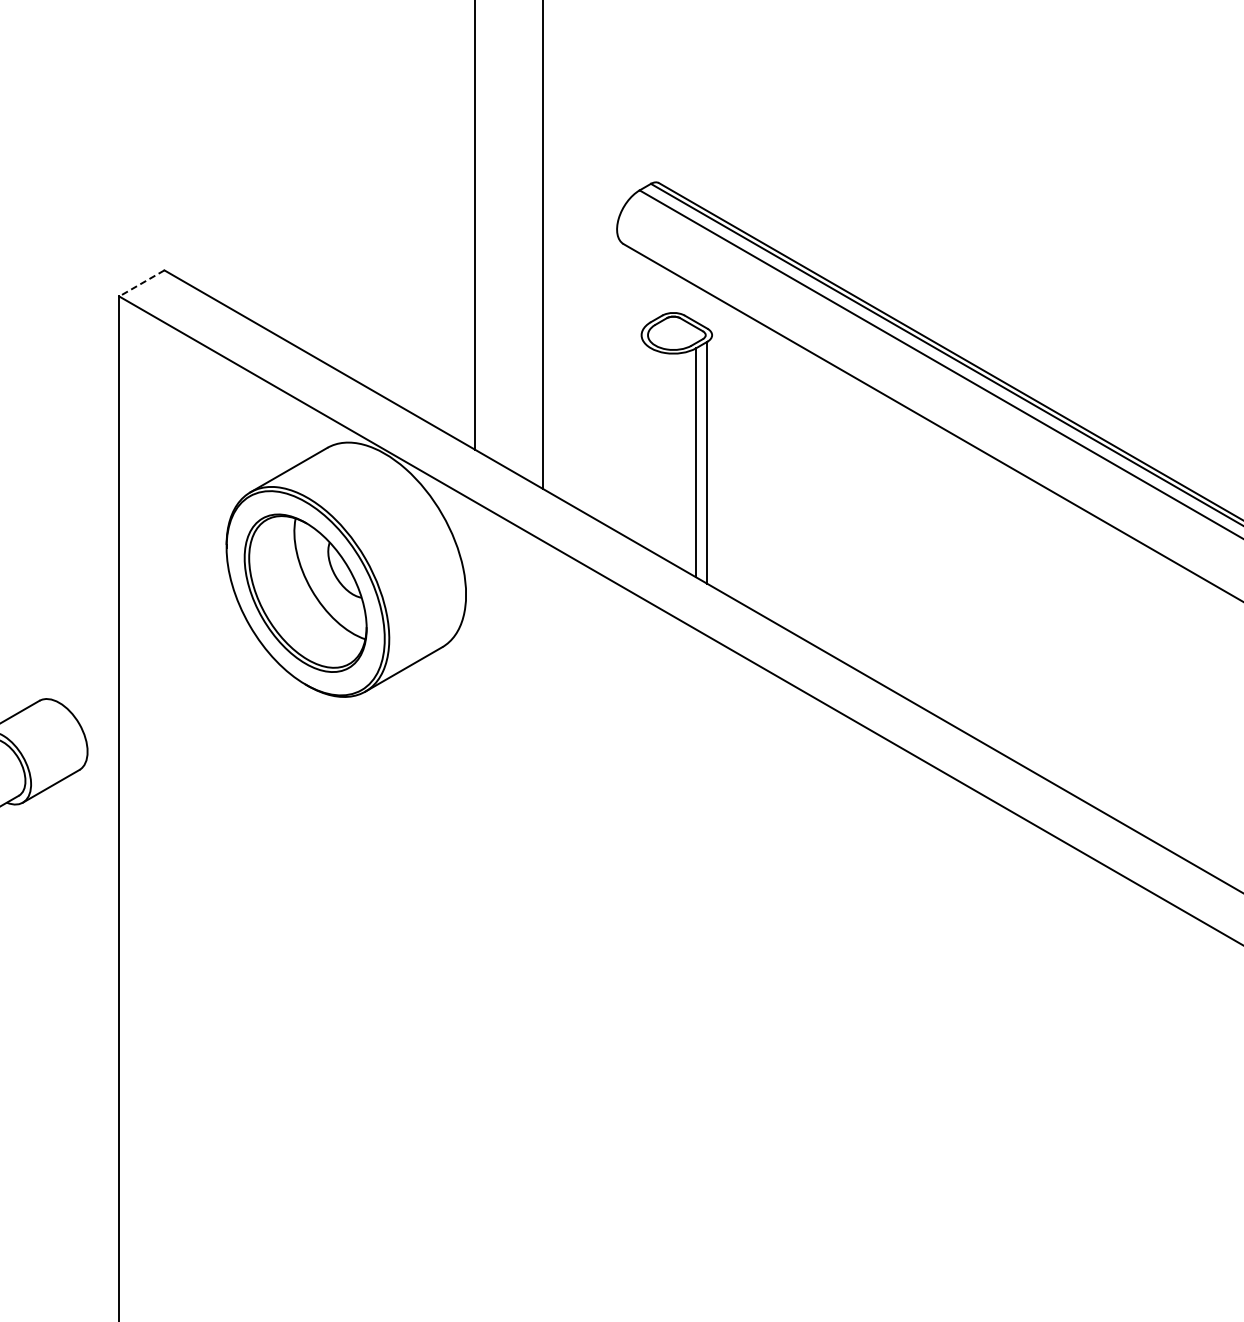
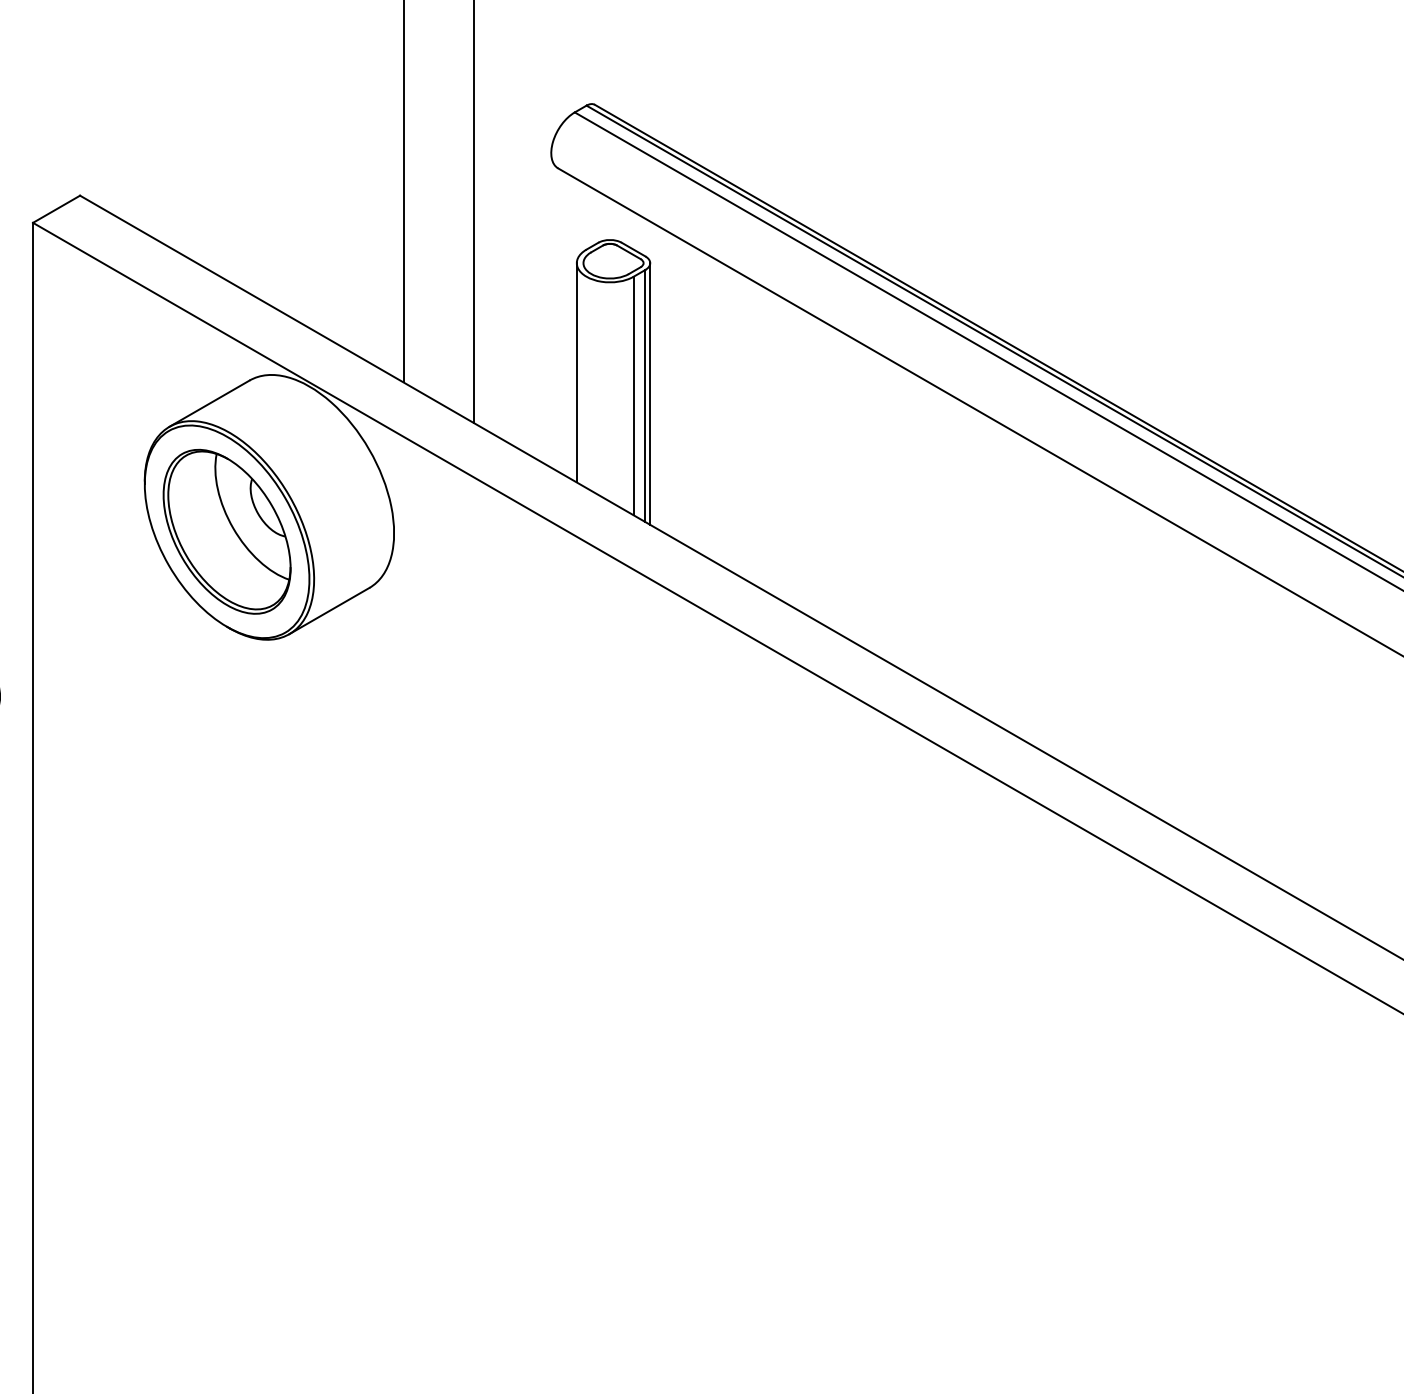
line: (141, 283) -> (56, 209), dashed -> solid
line: (641, 440) -> (576, 372), added
line: (712, 460) -> (650, 393), added

